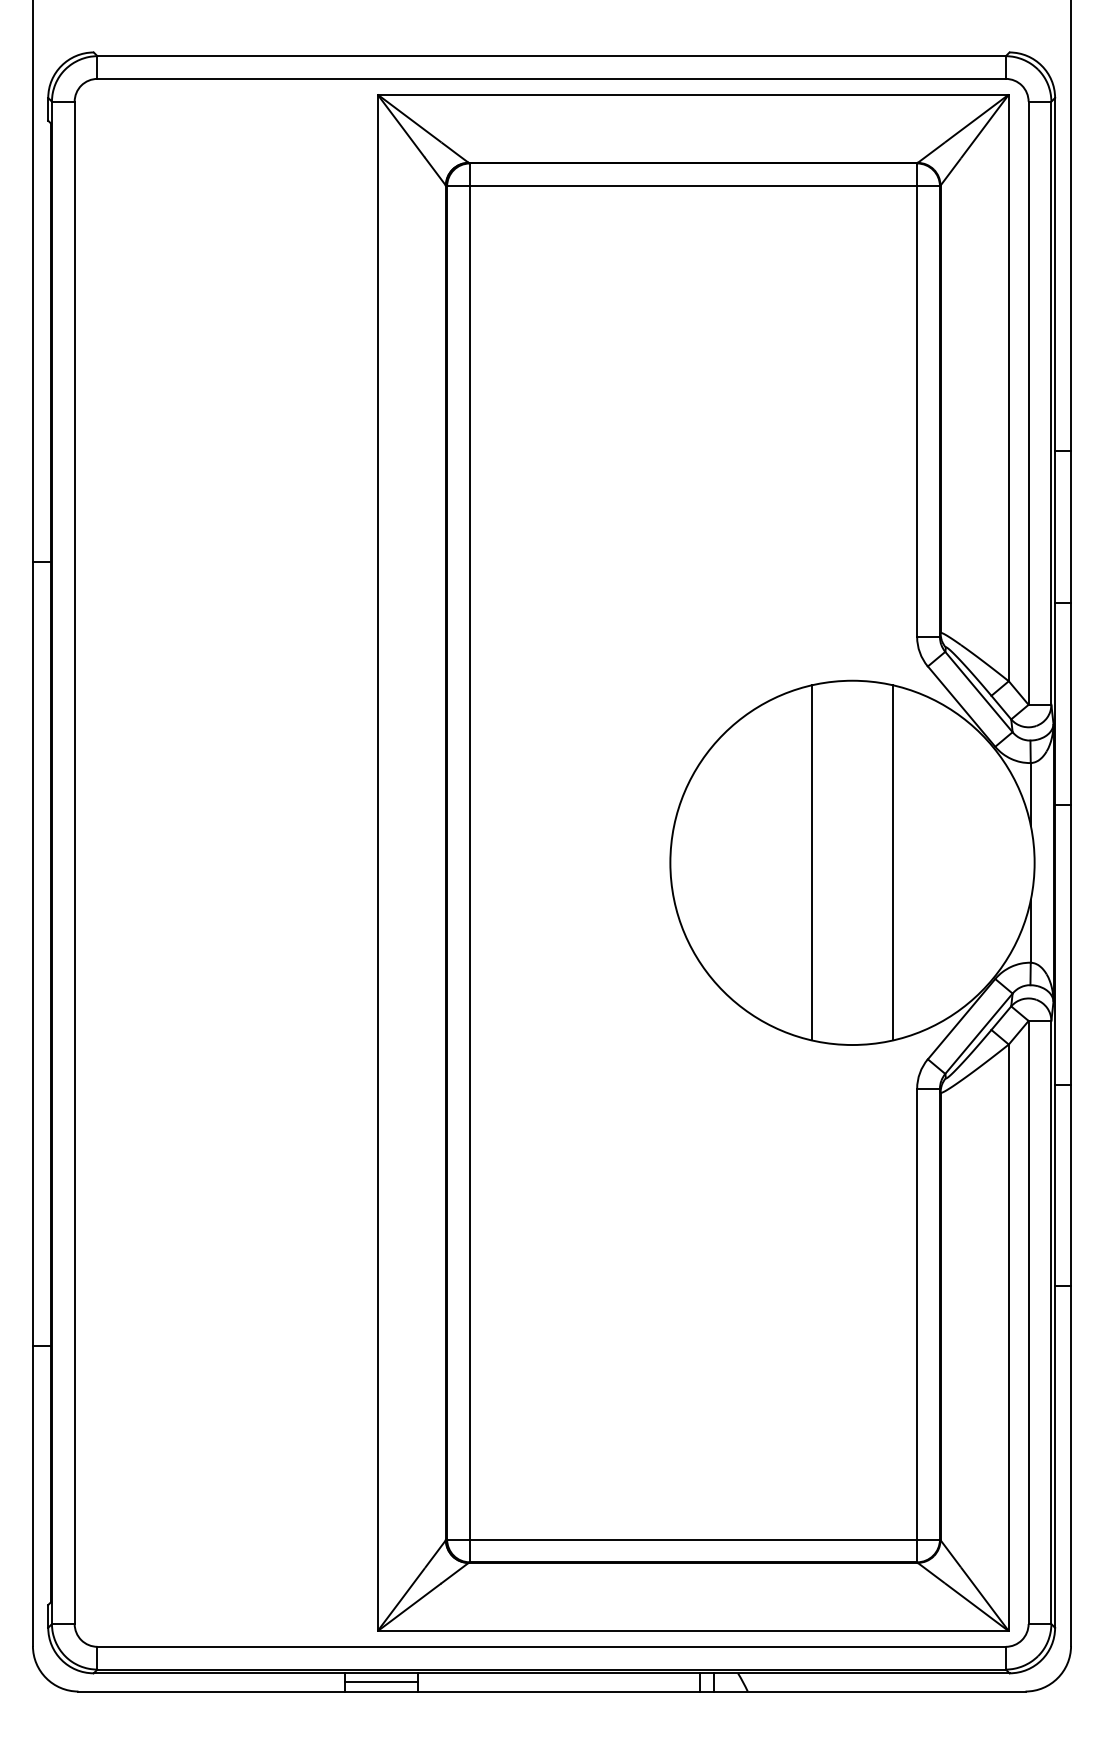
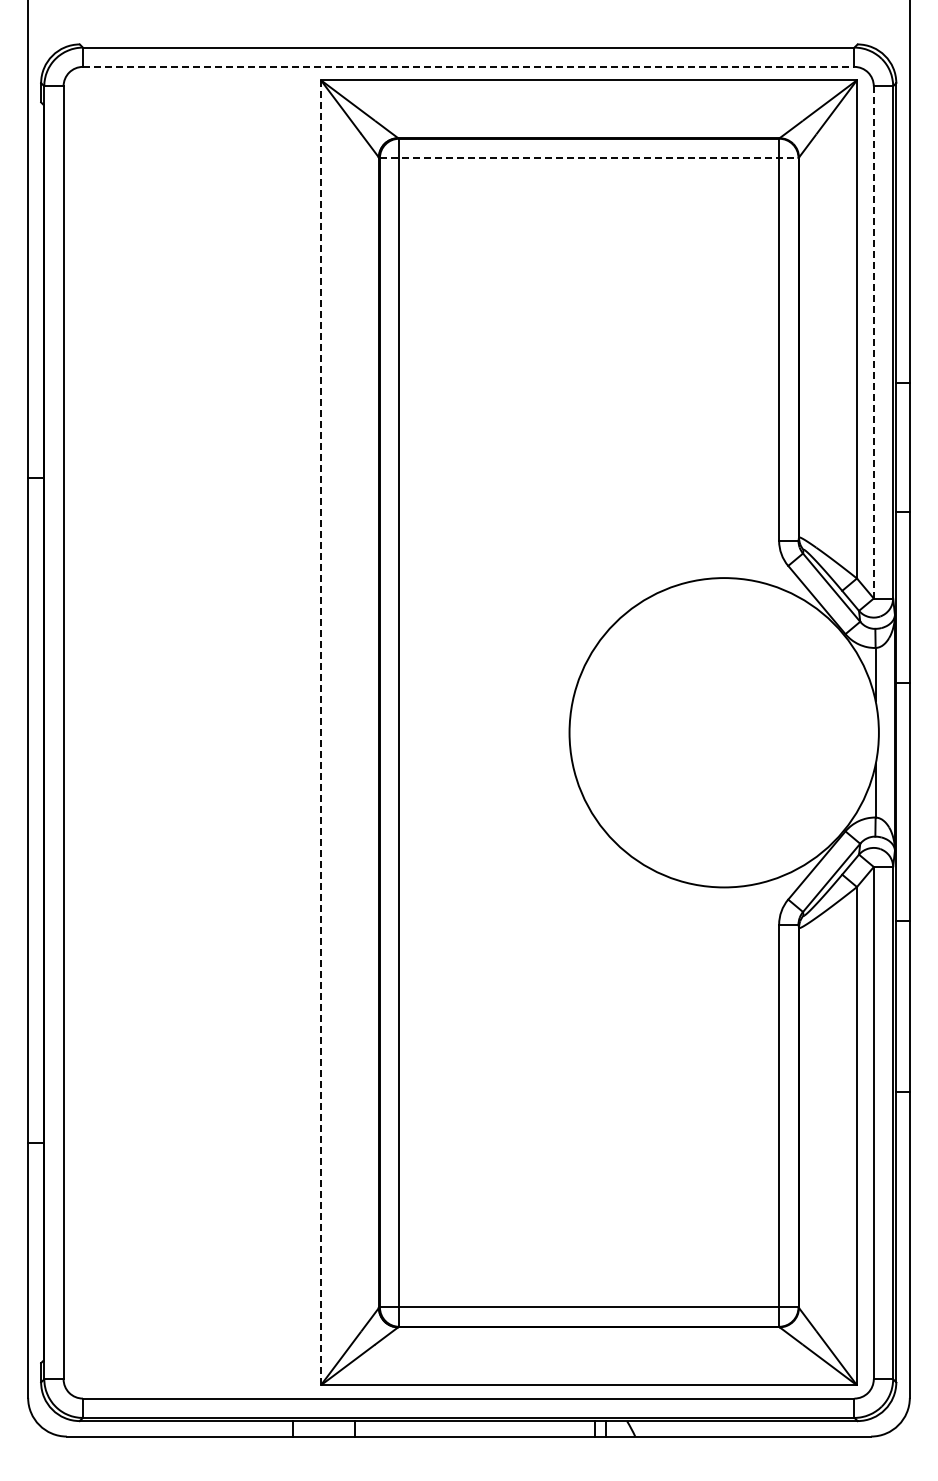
line: (551, 78) -> (468, 66), solid -> dashed
line: (693, 186) -> (589, 158), solid -> dashed
line: (1028, 403) -> (873, 342), solid -> dashed
line: (377, 862) -> (320, 732), solid -> dashed
line: (811, 862) -> (689, 732), removed
line: (894, 862) -> (759, 732), removed
line: (380, 1682) -> (323, 1428), removed

